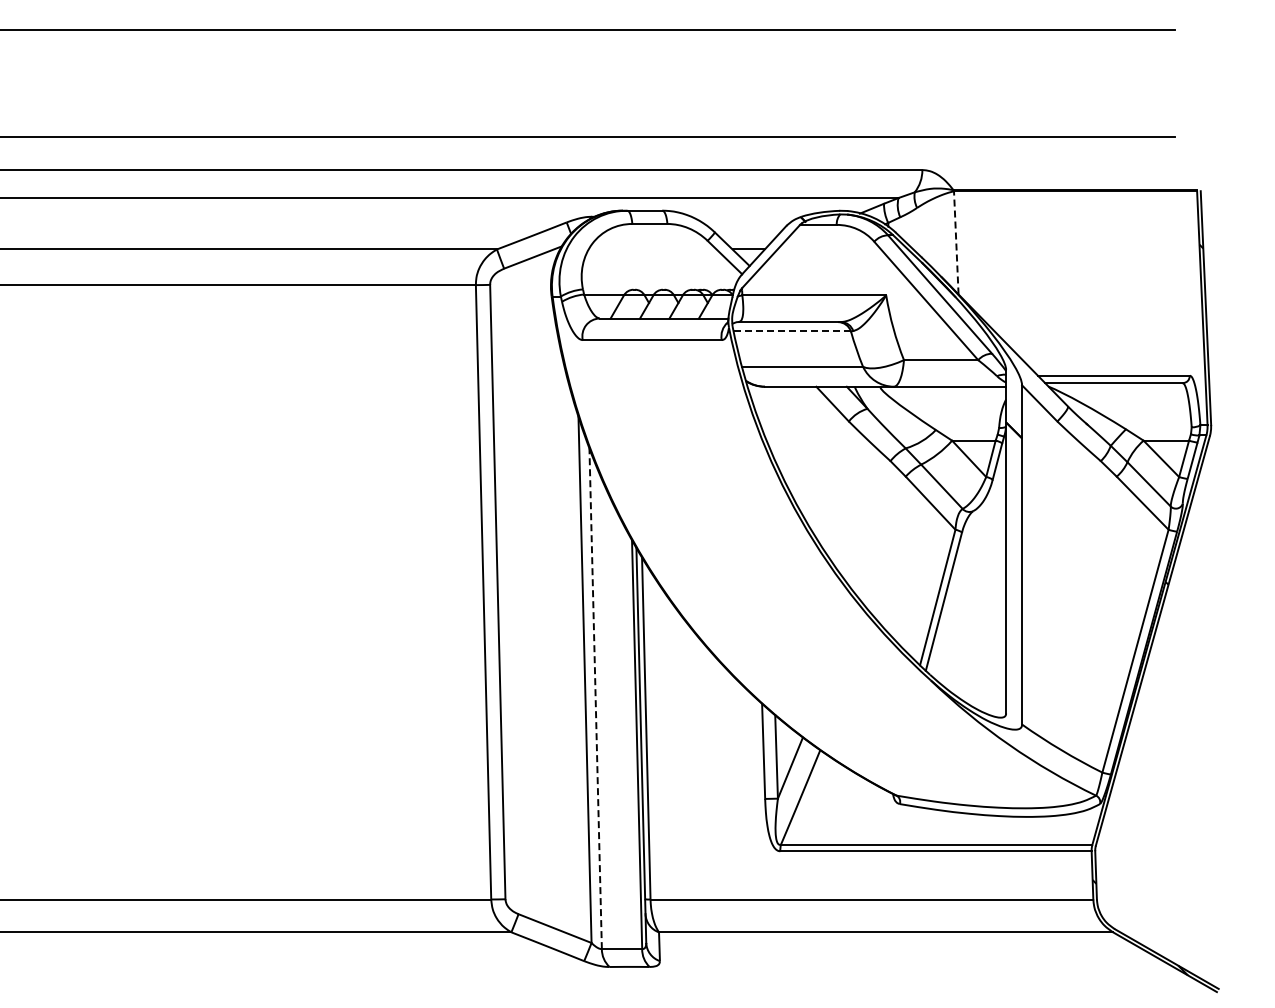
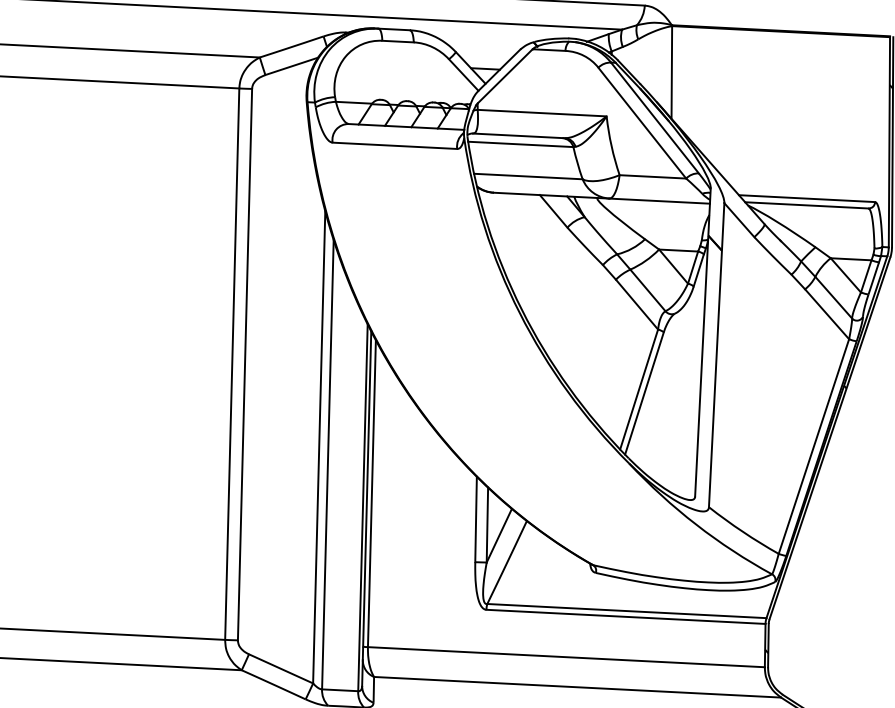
line: (956, 241) -> (672, 71), dashed -> solid
line: (792, 331) -> (521, 144), dashed -> solid
line: (595, 698) -> (327, 464), dashed -> solid

